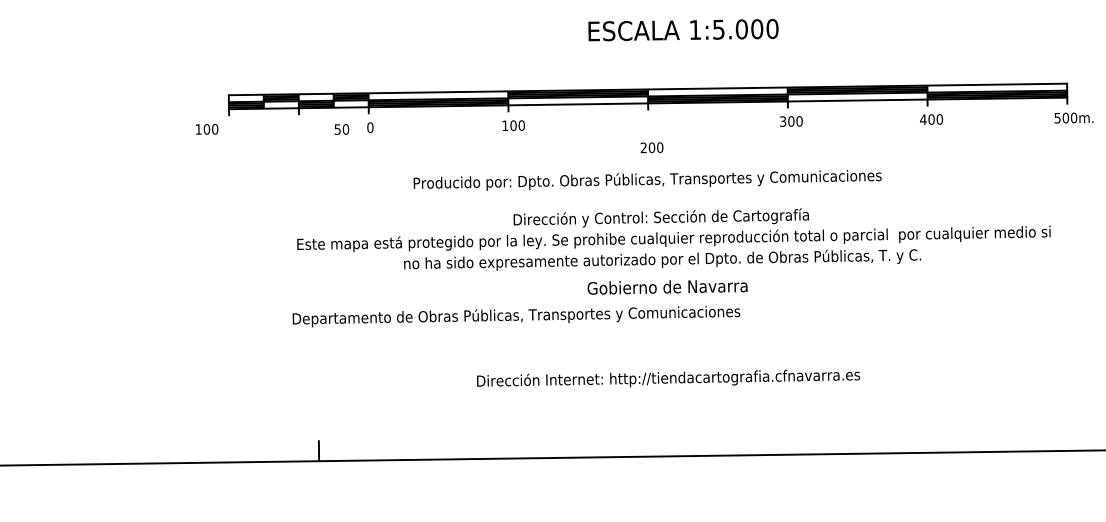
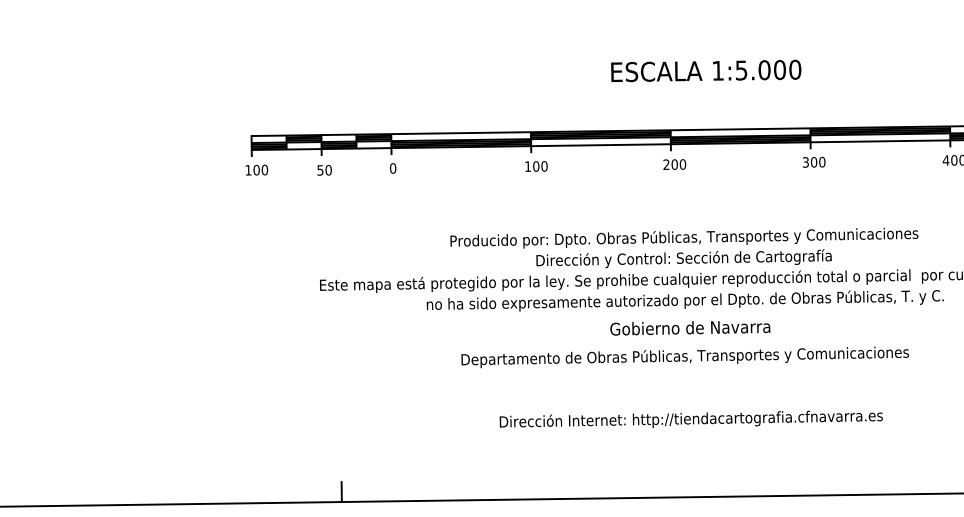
text: (207, 128) -> (257, 169), moved
text: (341, 129) -> (324, 170), moved
text: (651, 147) -> (674, 164), moved
text: (647, 180) -> (684, 238), moved
text: (516, 316) -> (685, 357), moved

